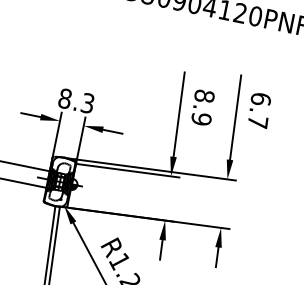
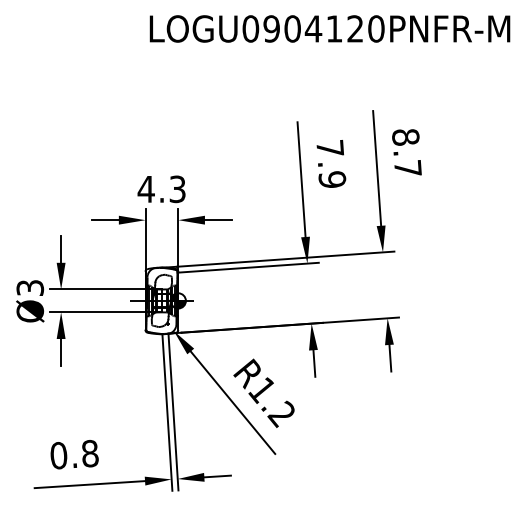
text: (204, 96) -> (330, 148), 8.9 -> 7.9
text: (64, 98) -> (145, 189), 8.3 -> 4.3
text: (260, 99) -> (405, 137), 6.7 -> 8.7

